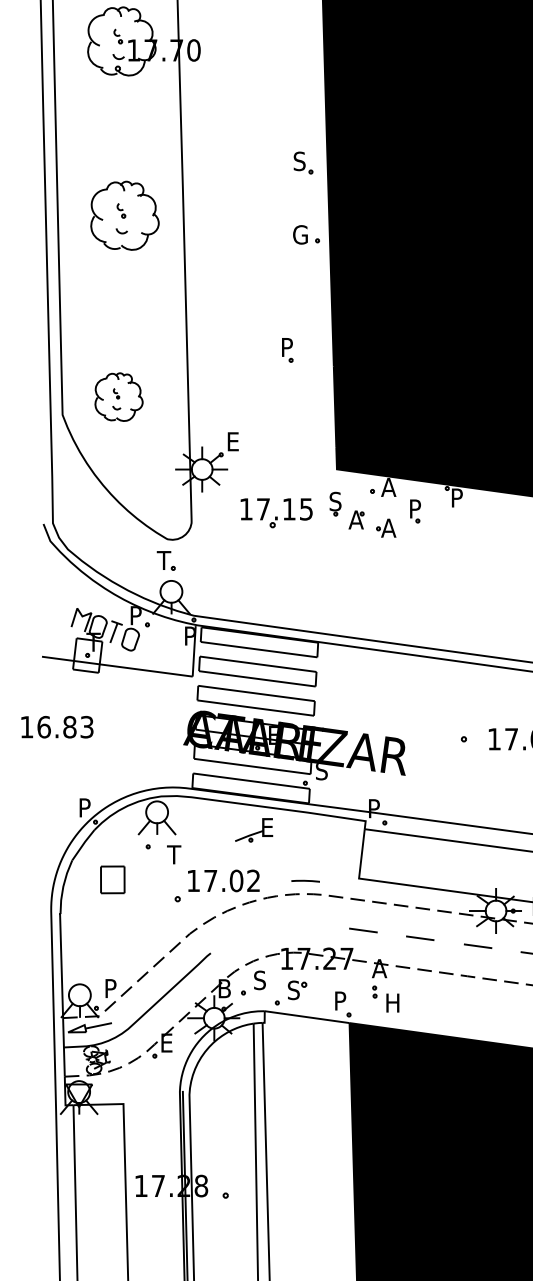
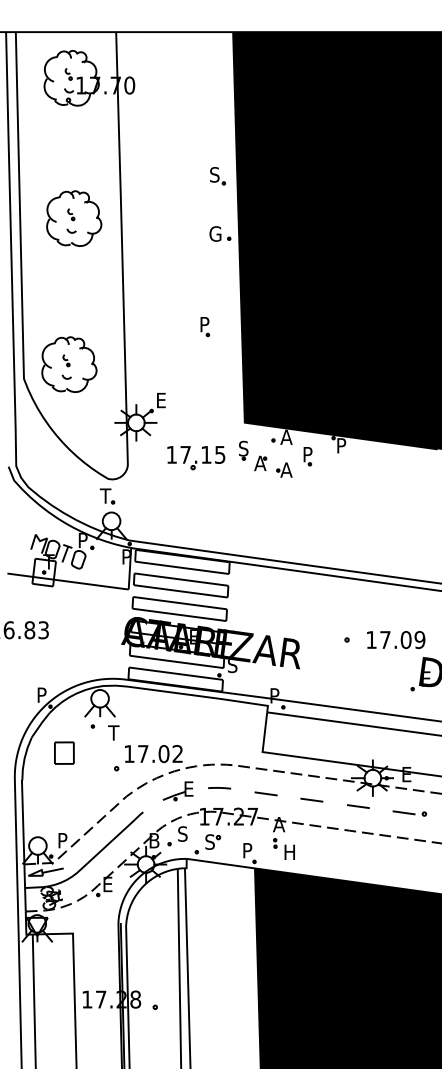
part: (119, 397) -> (69, 364), size x1.43
part: (253, 830) -> (177, 791), moved
line: (305, 881) -> (219, 788), moved

